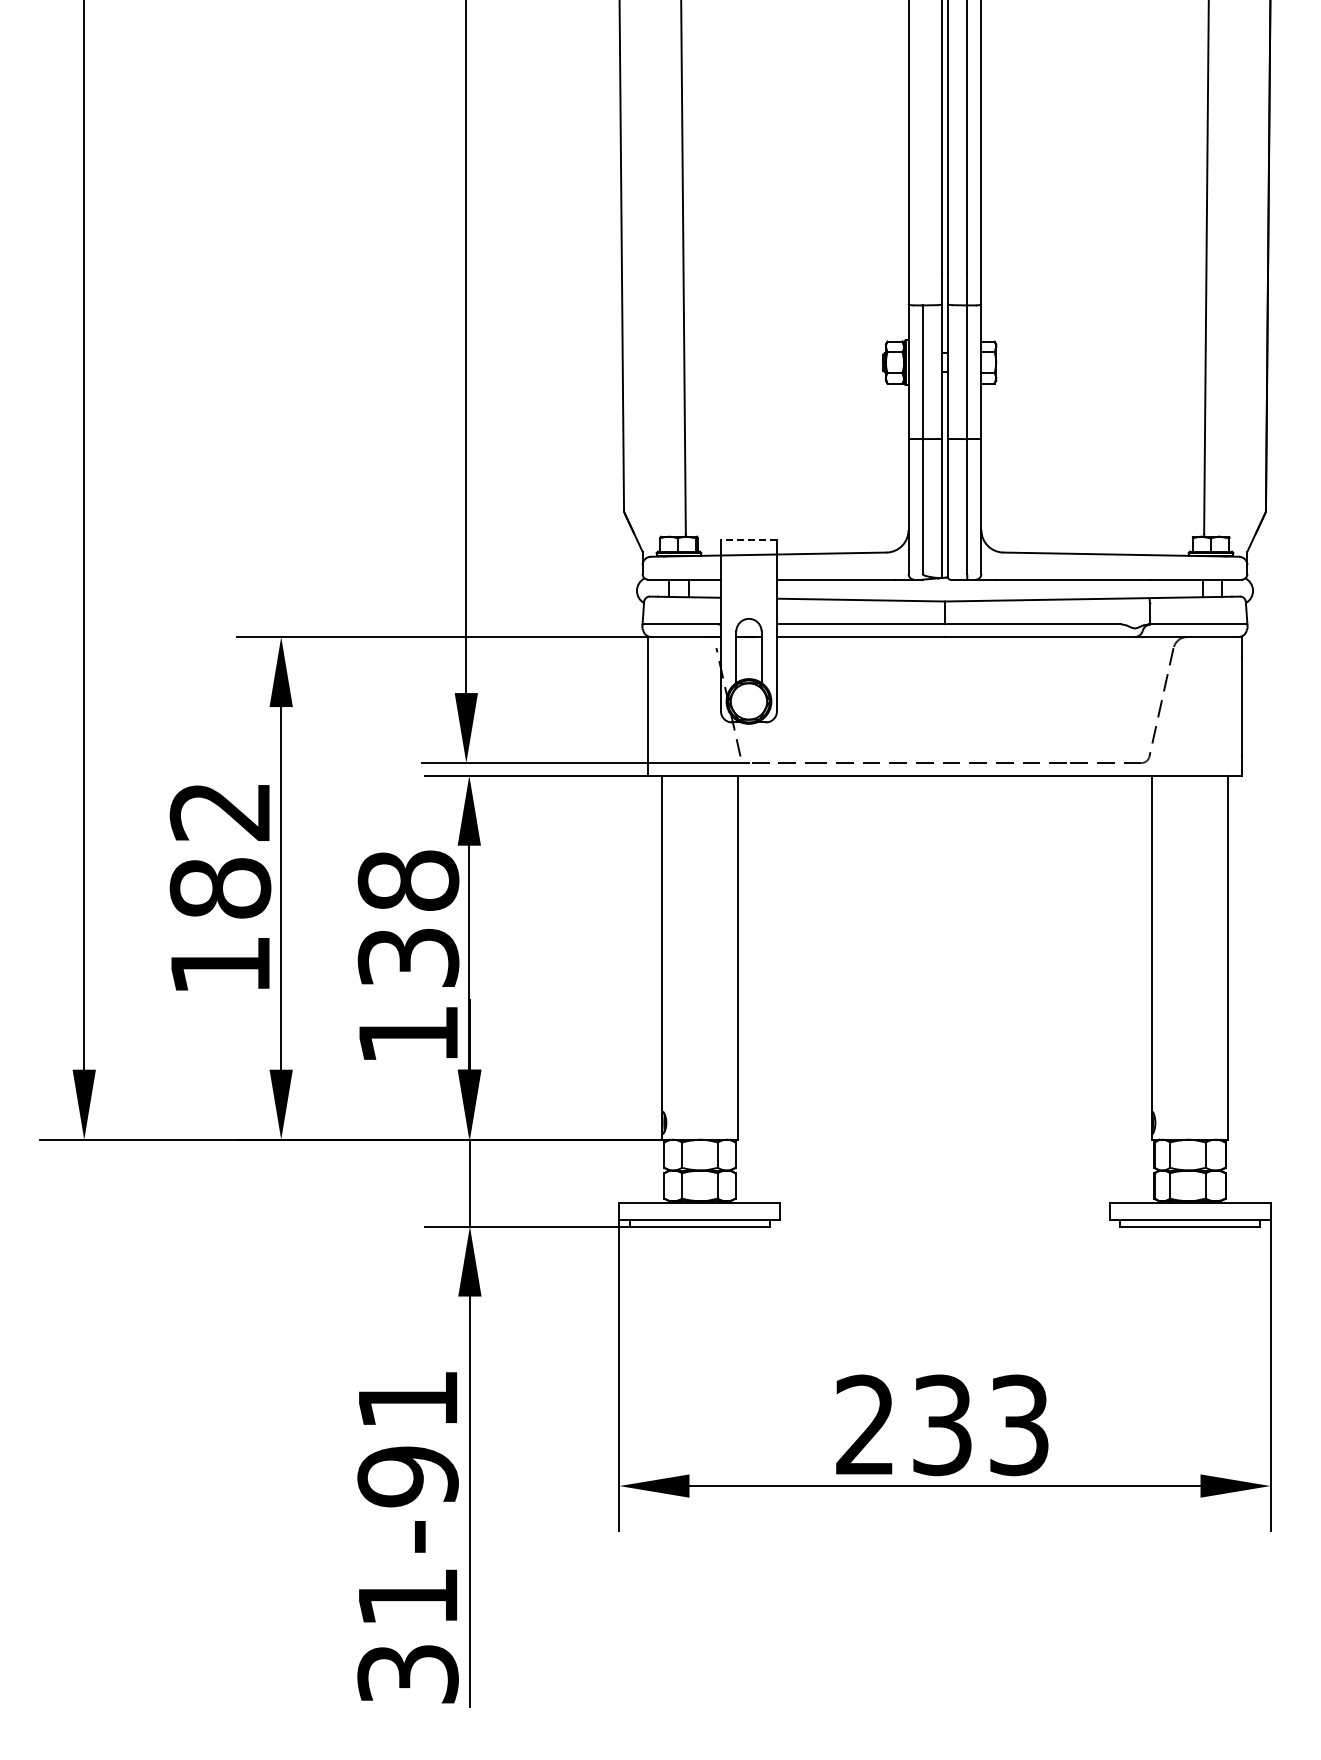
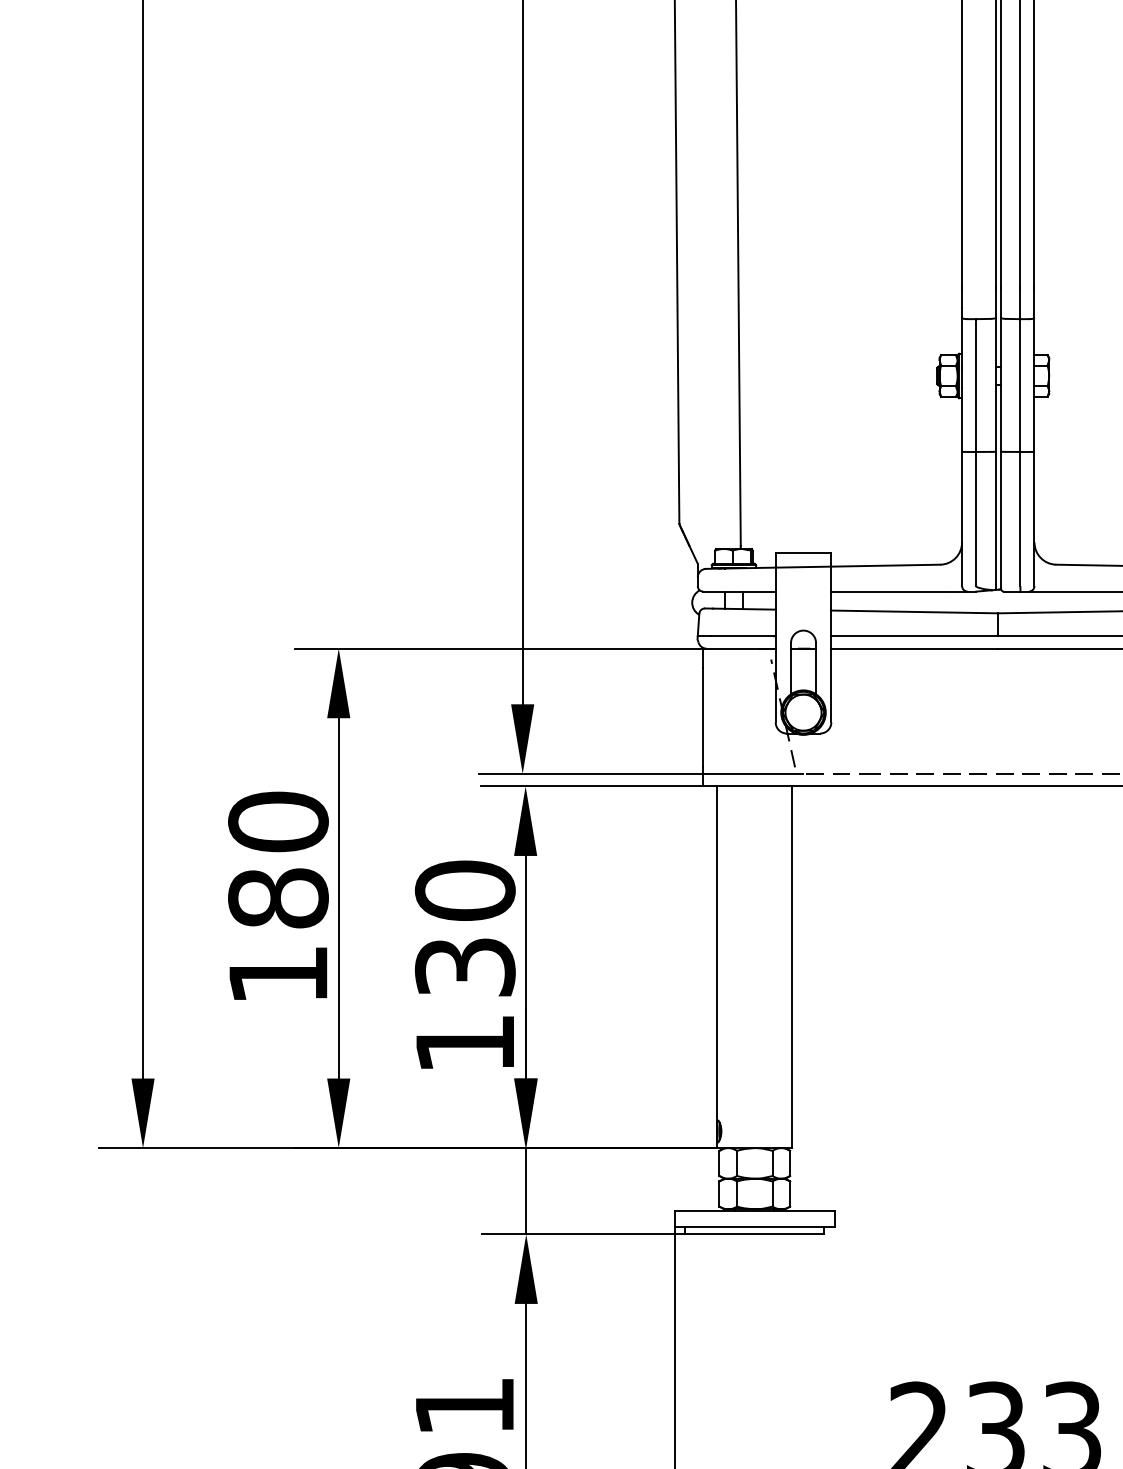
line: (748, 540) -> (803, 552), dashed -> solid
text: (220, 811) -> (278, 821), 182 -> 180
text: (408, 880) -> (465, 890), 138 -> 130

